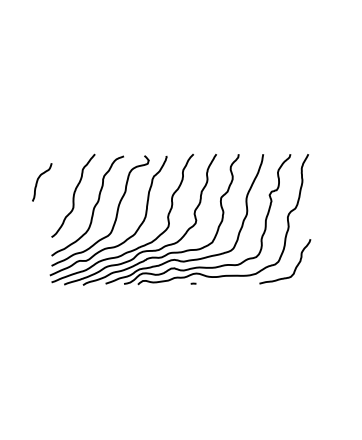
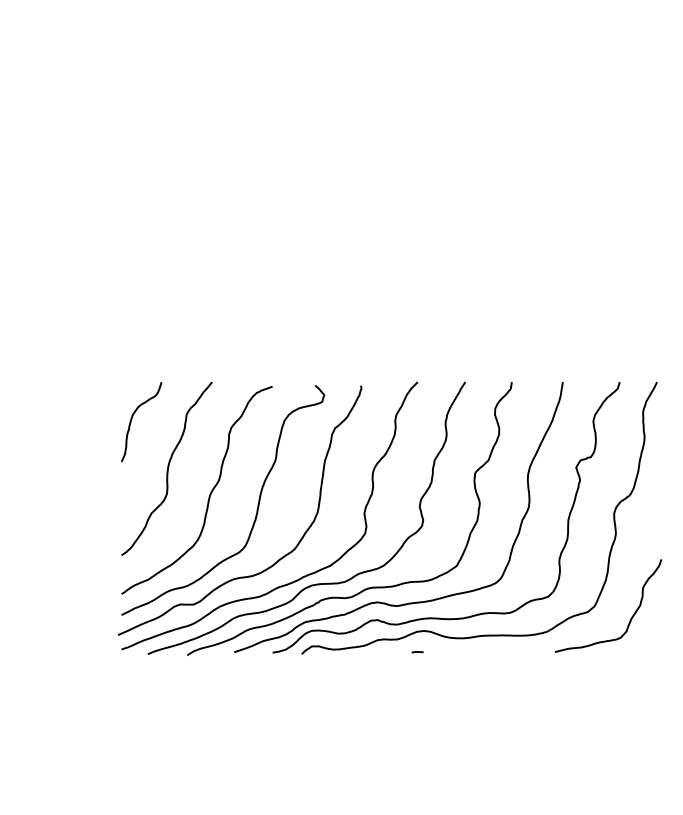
curve: (38, 181) -> (133, 420), moved

